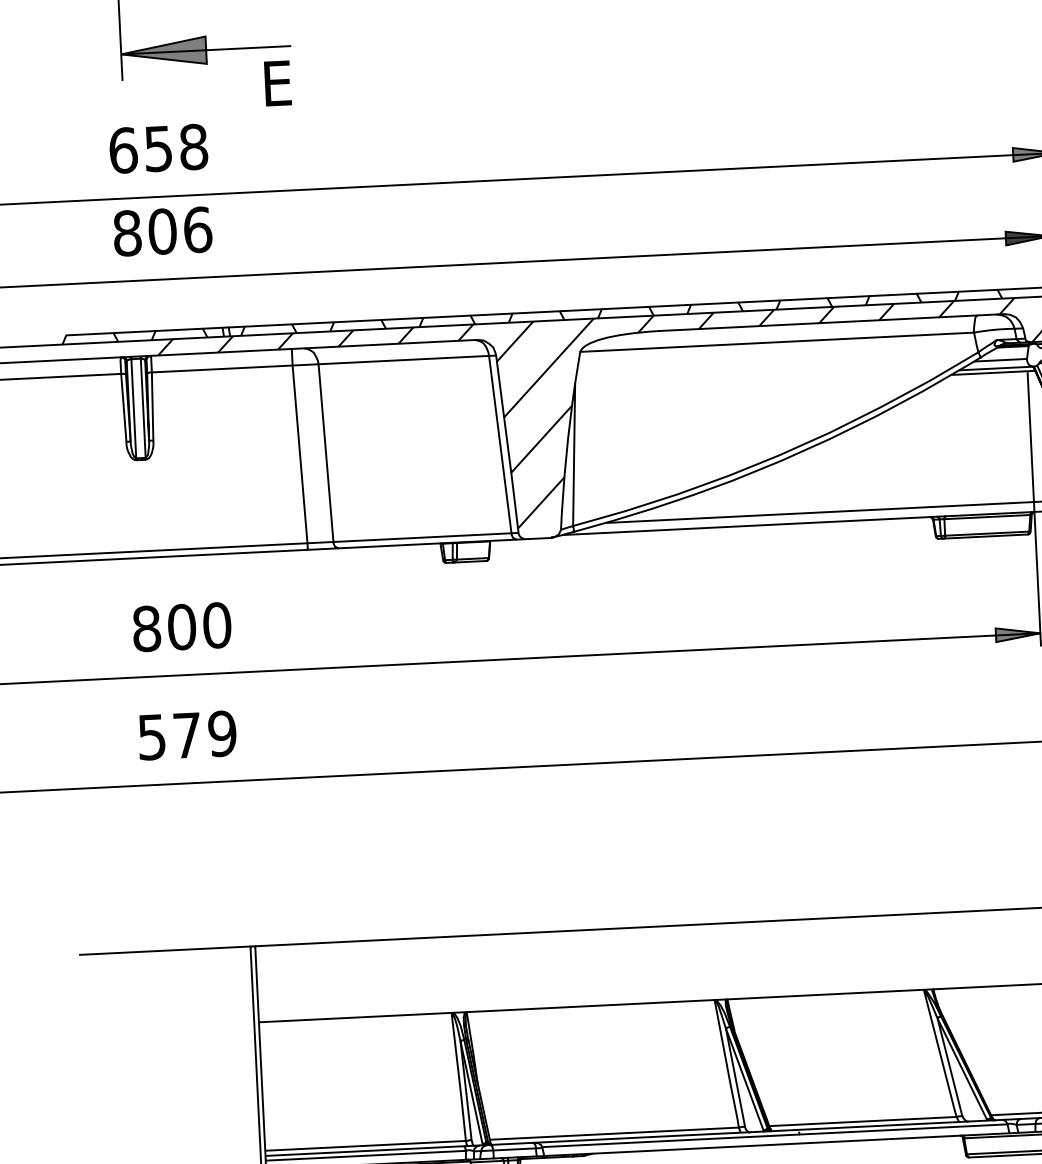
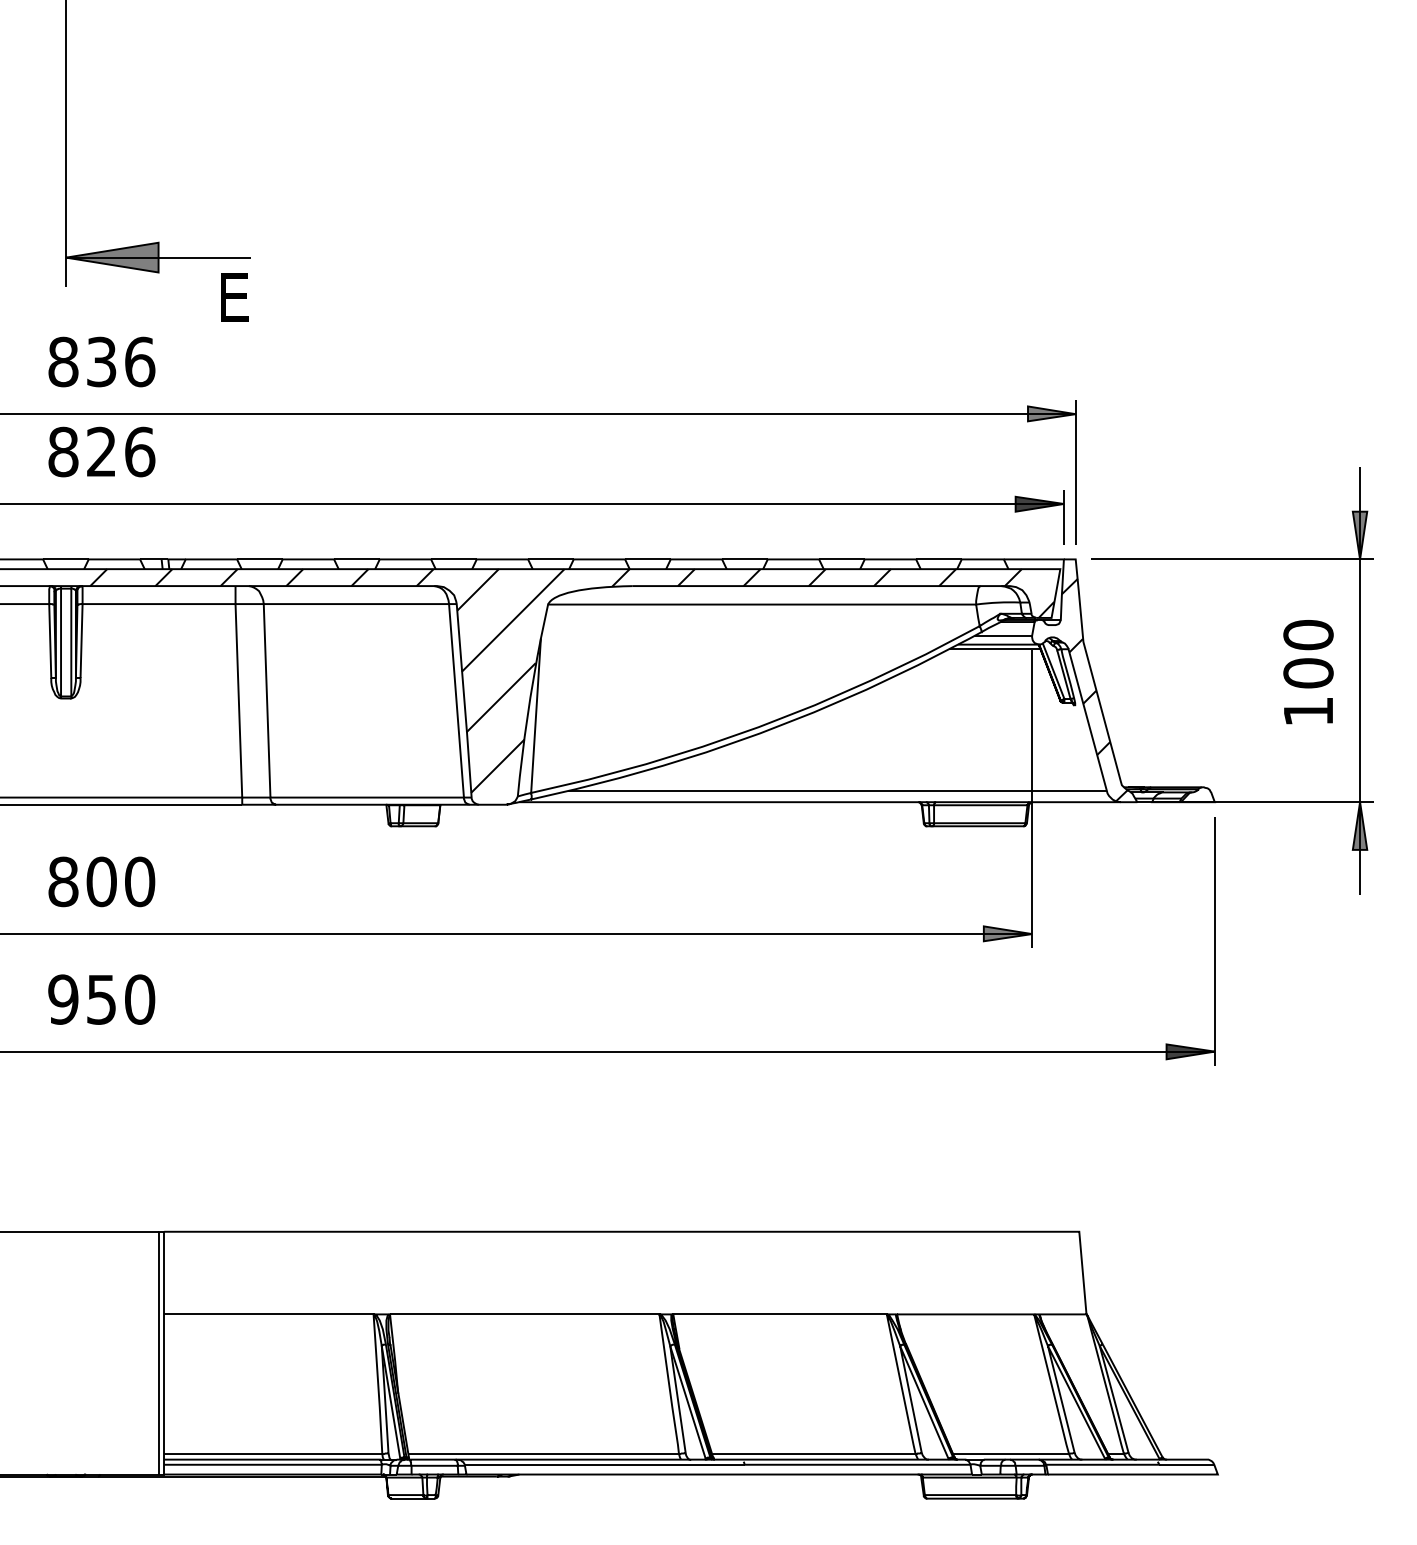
text: (158, 148) -> (101, 361), 658 -> 836
text: (162, 231) -> (101, 451), 806 -> 826
text: (187, 735) -> (101, 999), 579 -> 950

